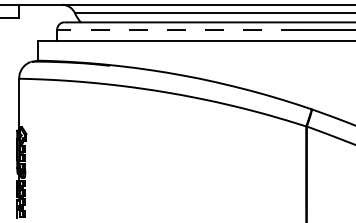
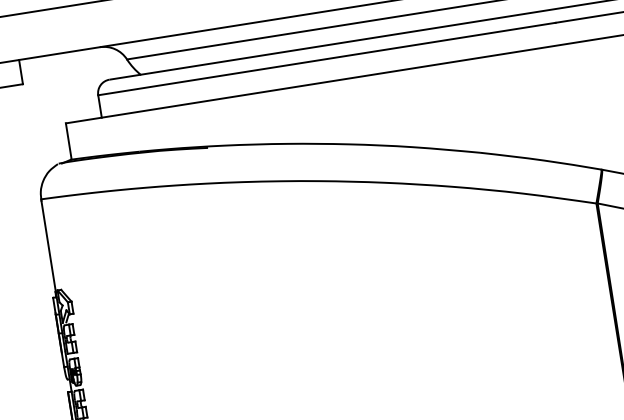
line: (178, 29) -> (326, 58), dashed -> solid

